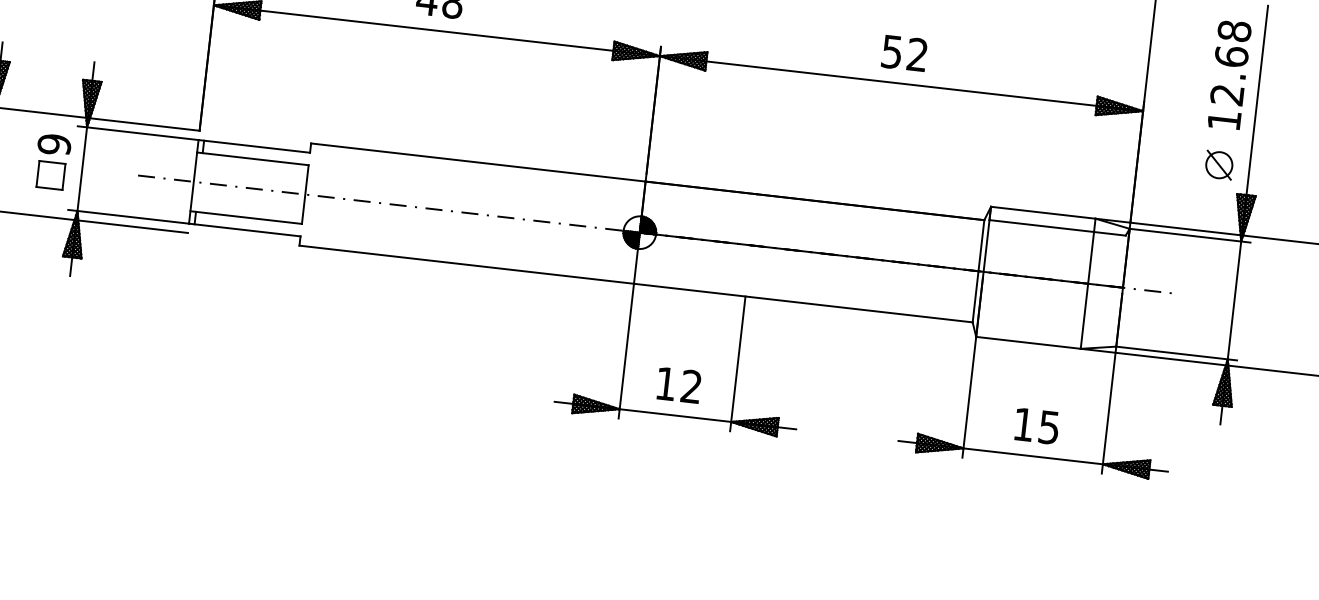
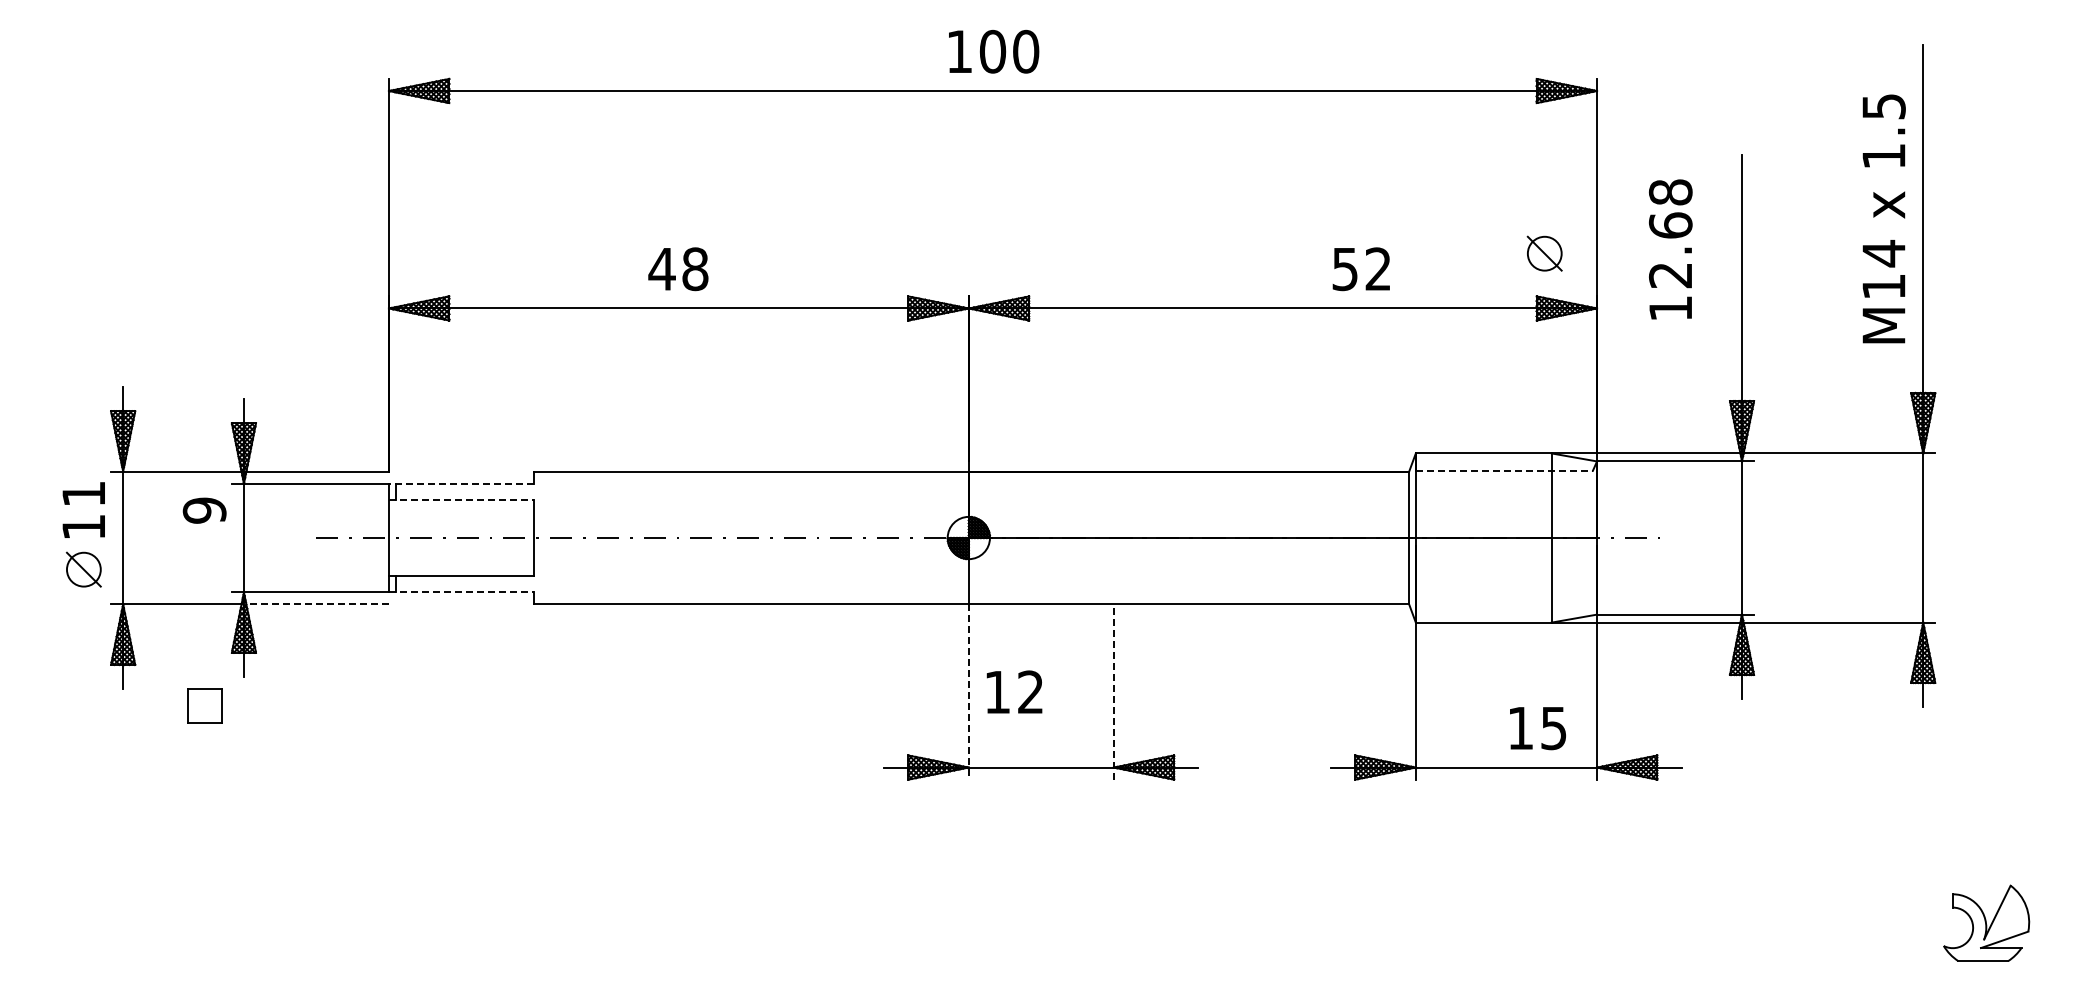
text: (903, 53) -> (1360, 269), moved
text: (1229, 75) -> (1670, 249), moved
line: (253, 146) -> (460, 483), solid -> dashed
line: (252, 158) -> (461, 499), solid -> dashed
part: (1219, 165) -> (1544, 253), moved
part: (50, 175) -> (204, 705), moved
line: (133, 226) -> (317, 604), solid -> dashed
line: (1057, 227) -> (1504, 470), solid -> dashed
line: (244, 230) -> (461, 592), solid -> dashed
line: (626, 351) -> (968, 692), solid -> dashed
line: (737, 364) -> (1113, 692), solid -> dashed
text: (679, 384) -> (1014, 691), moved
text: (1036, 426) -> (1537, 728), moved

